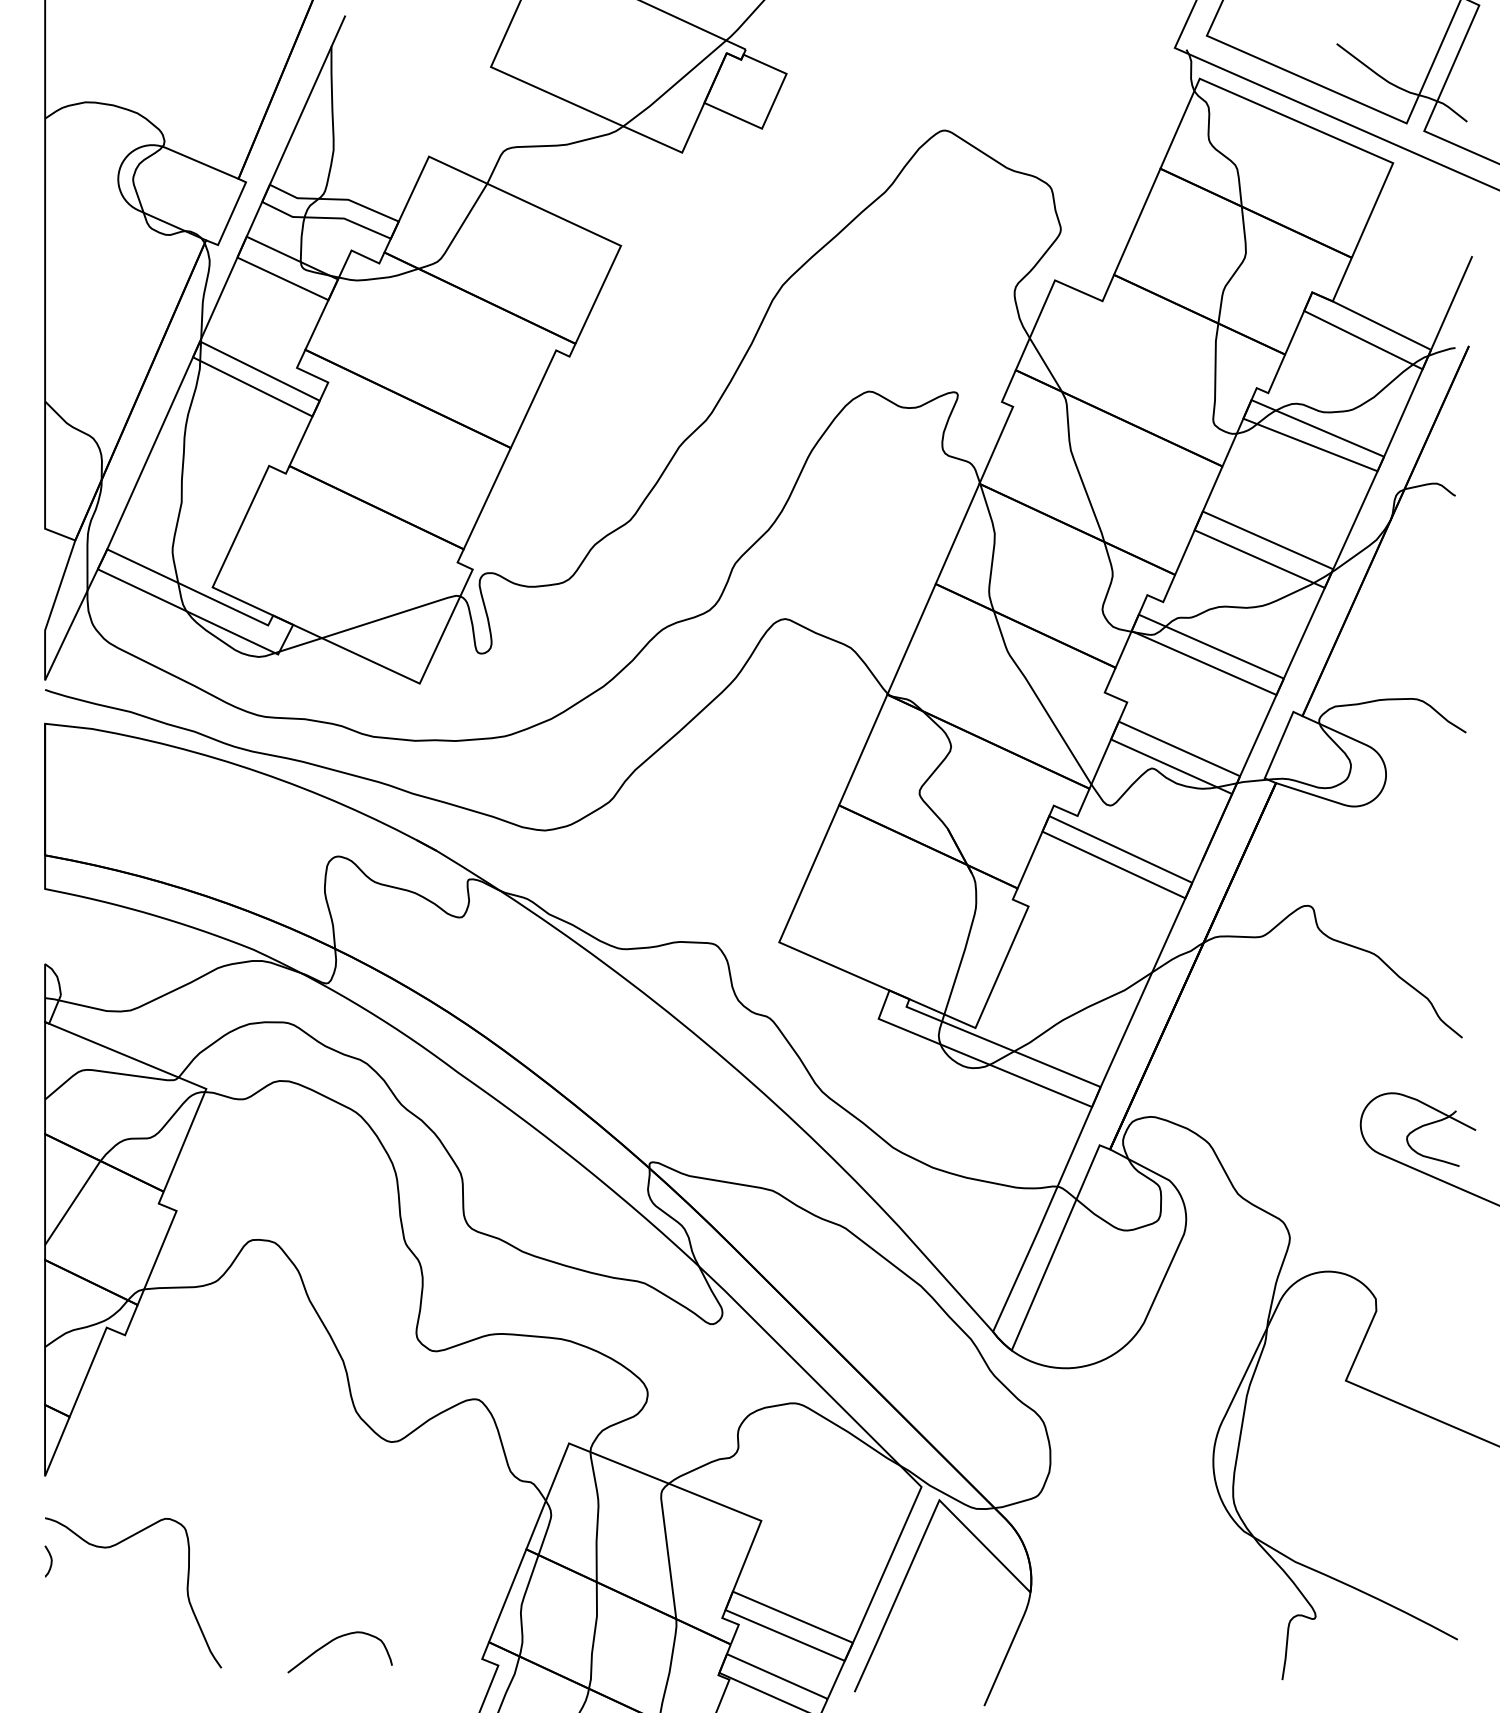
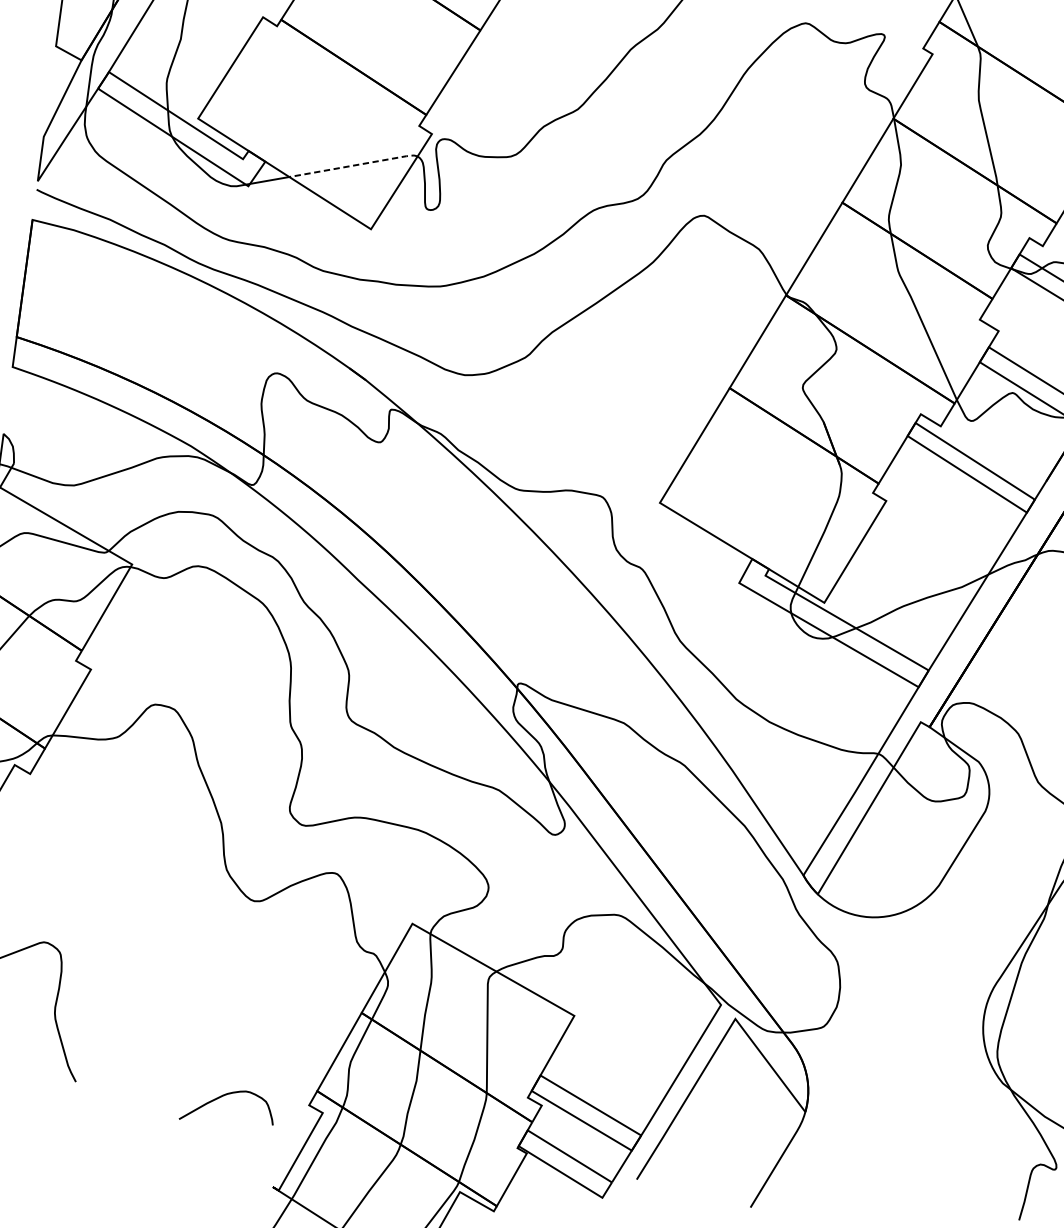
line: (392, 615) -> (354, 165), solid -> dashed
curve: (331, 1642) -> (221, 1097), moved

